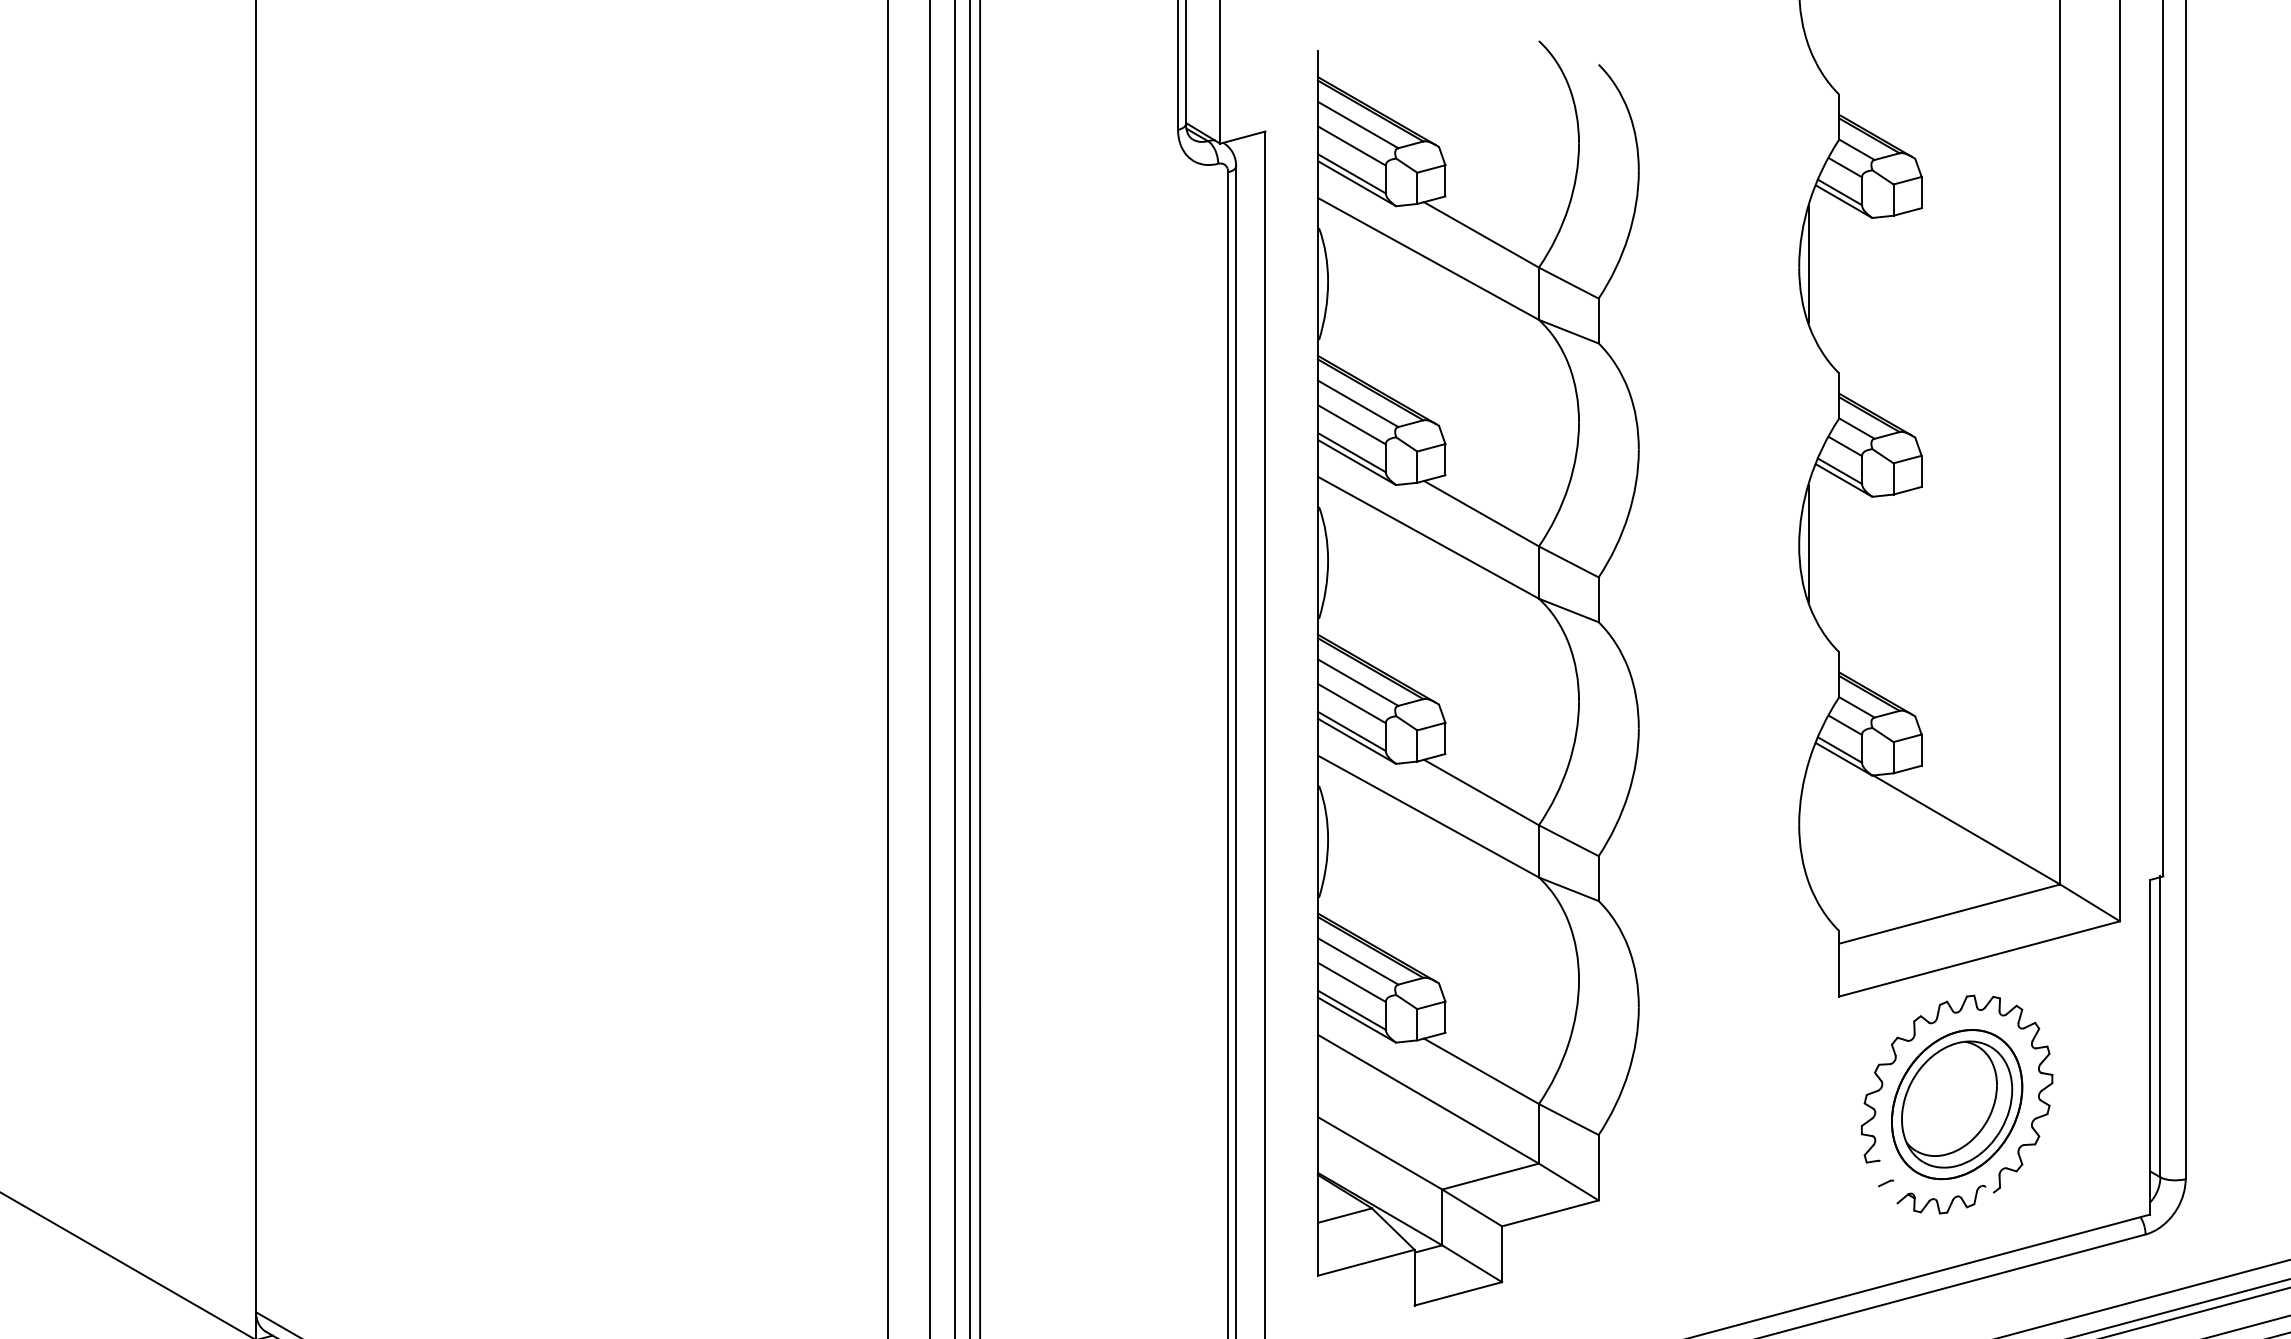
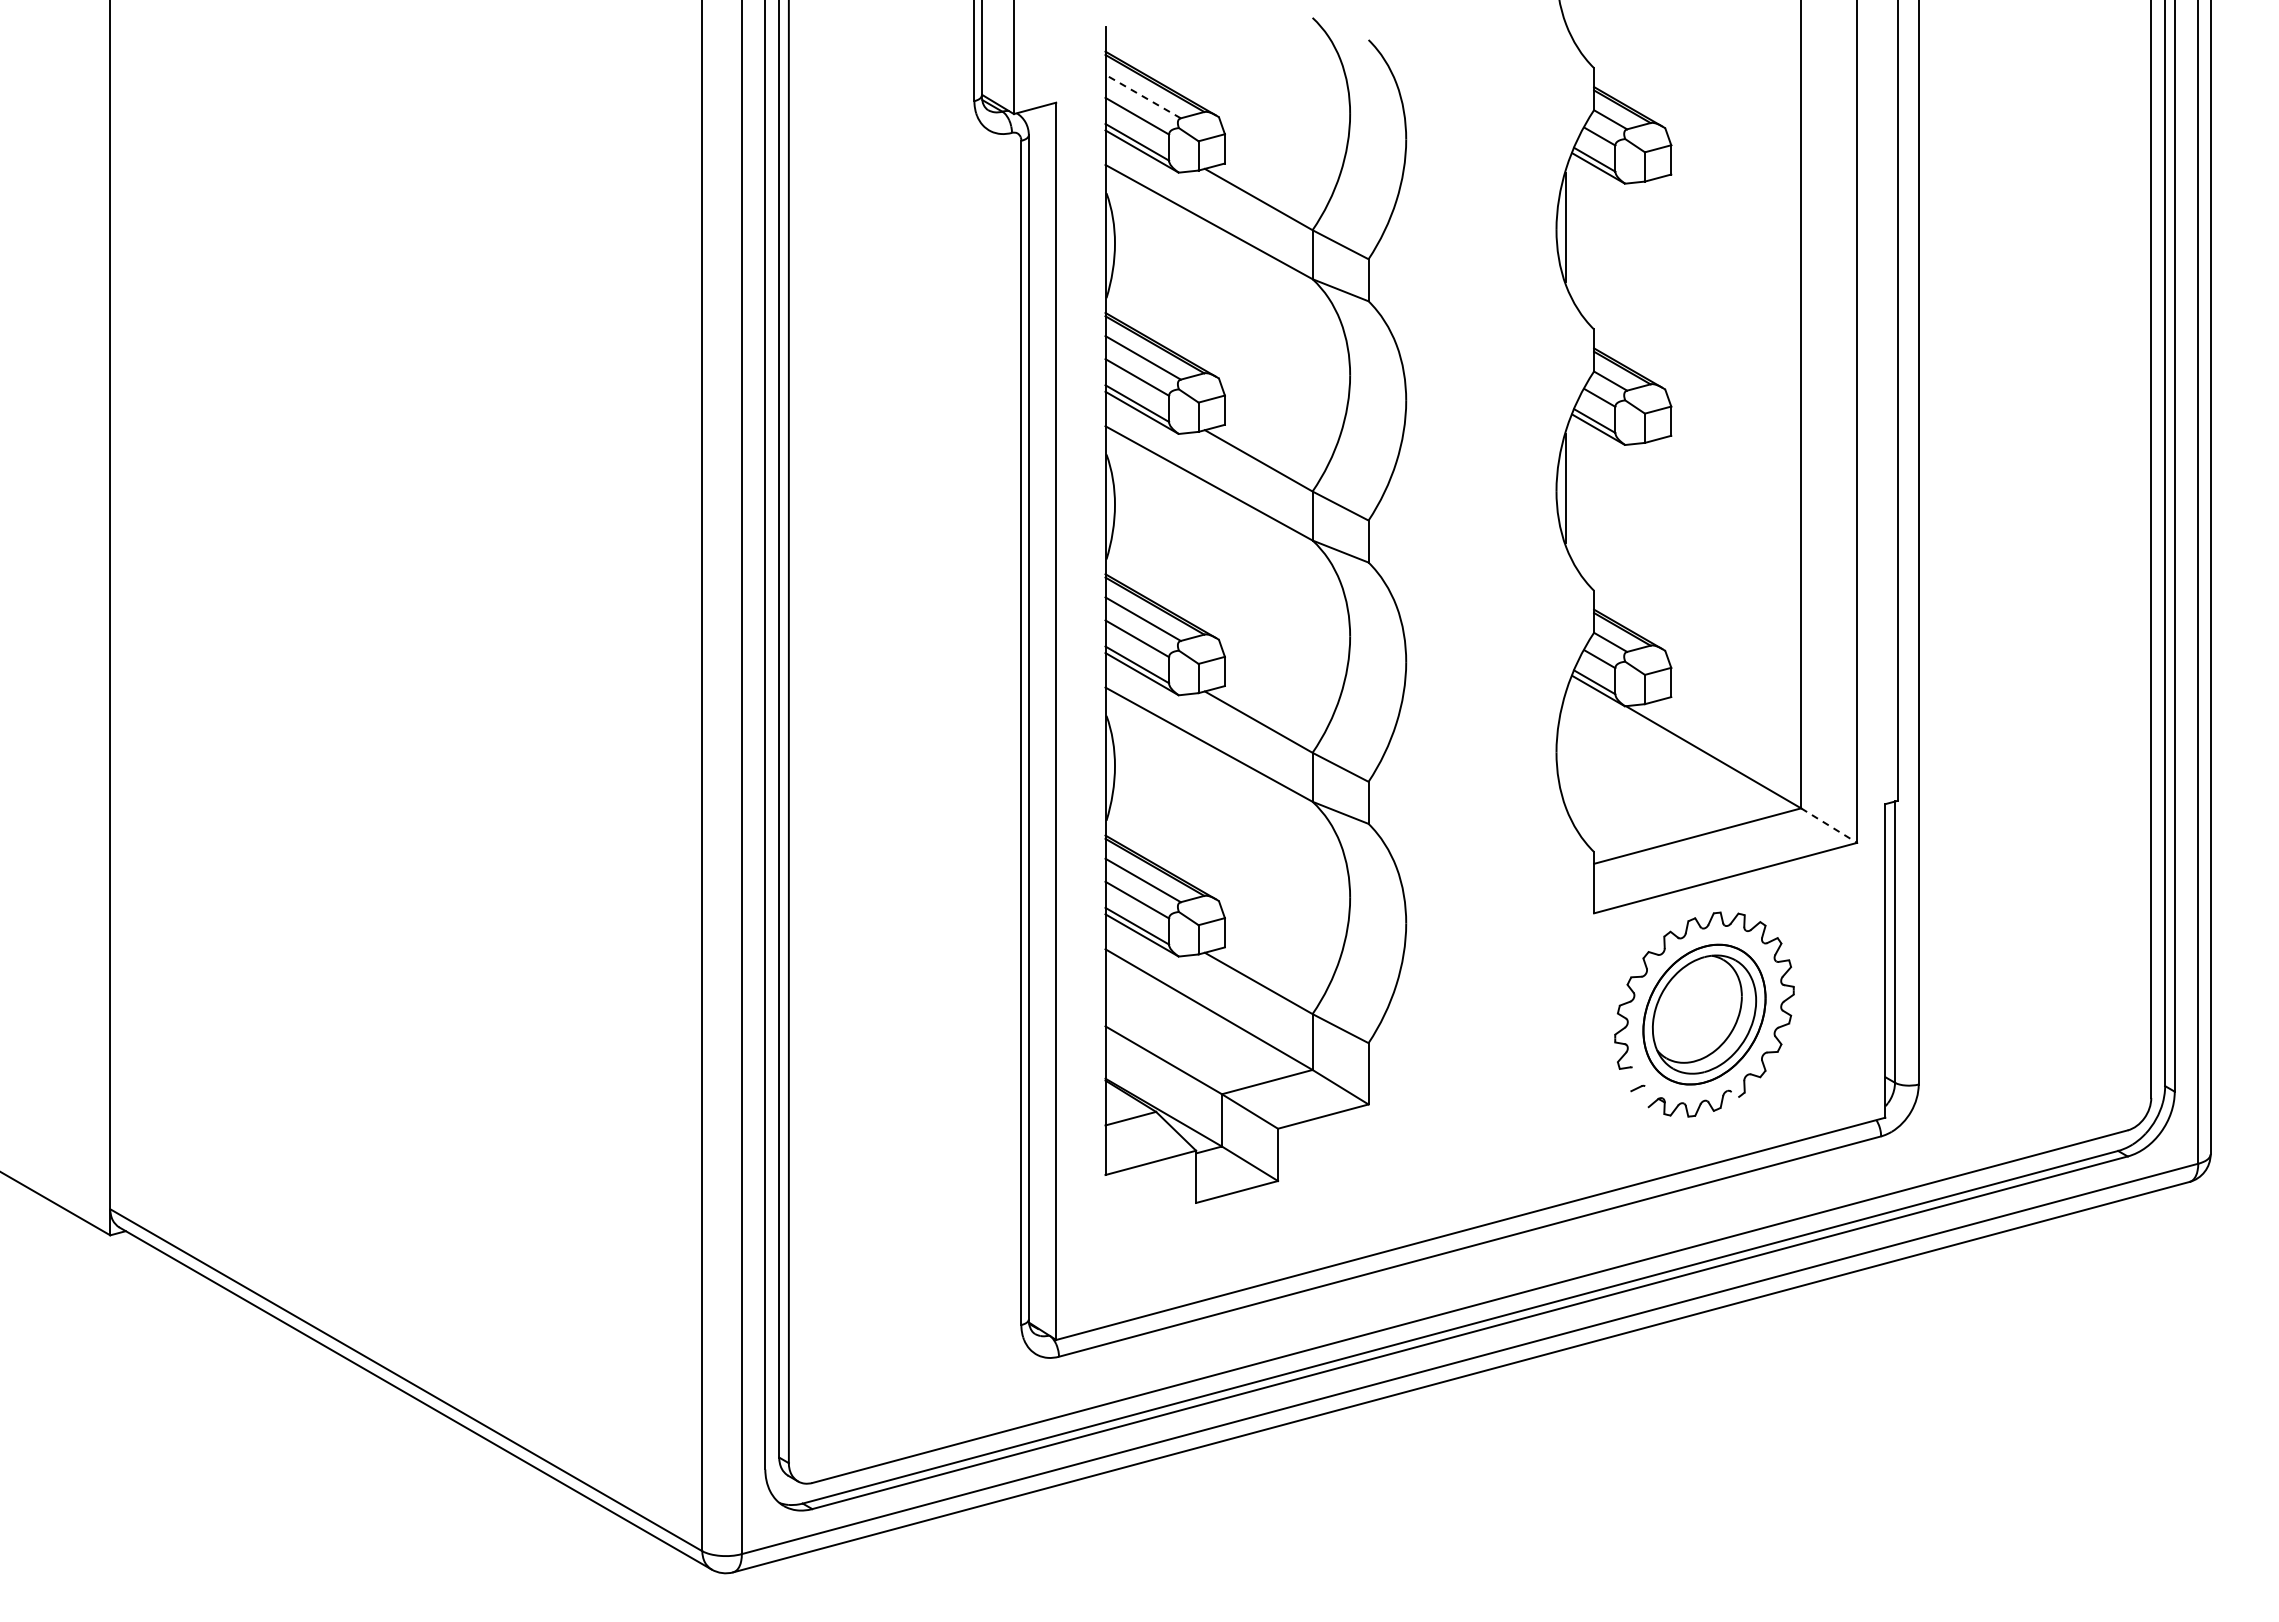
line: (1358, 124) -> (1143, 96), solid -> dashed
line: (2090, 902) -> (1829, 825), solid -> dashed

